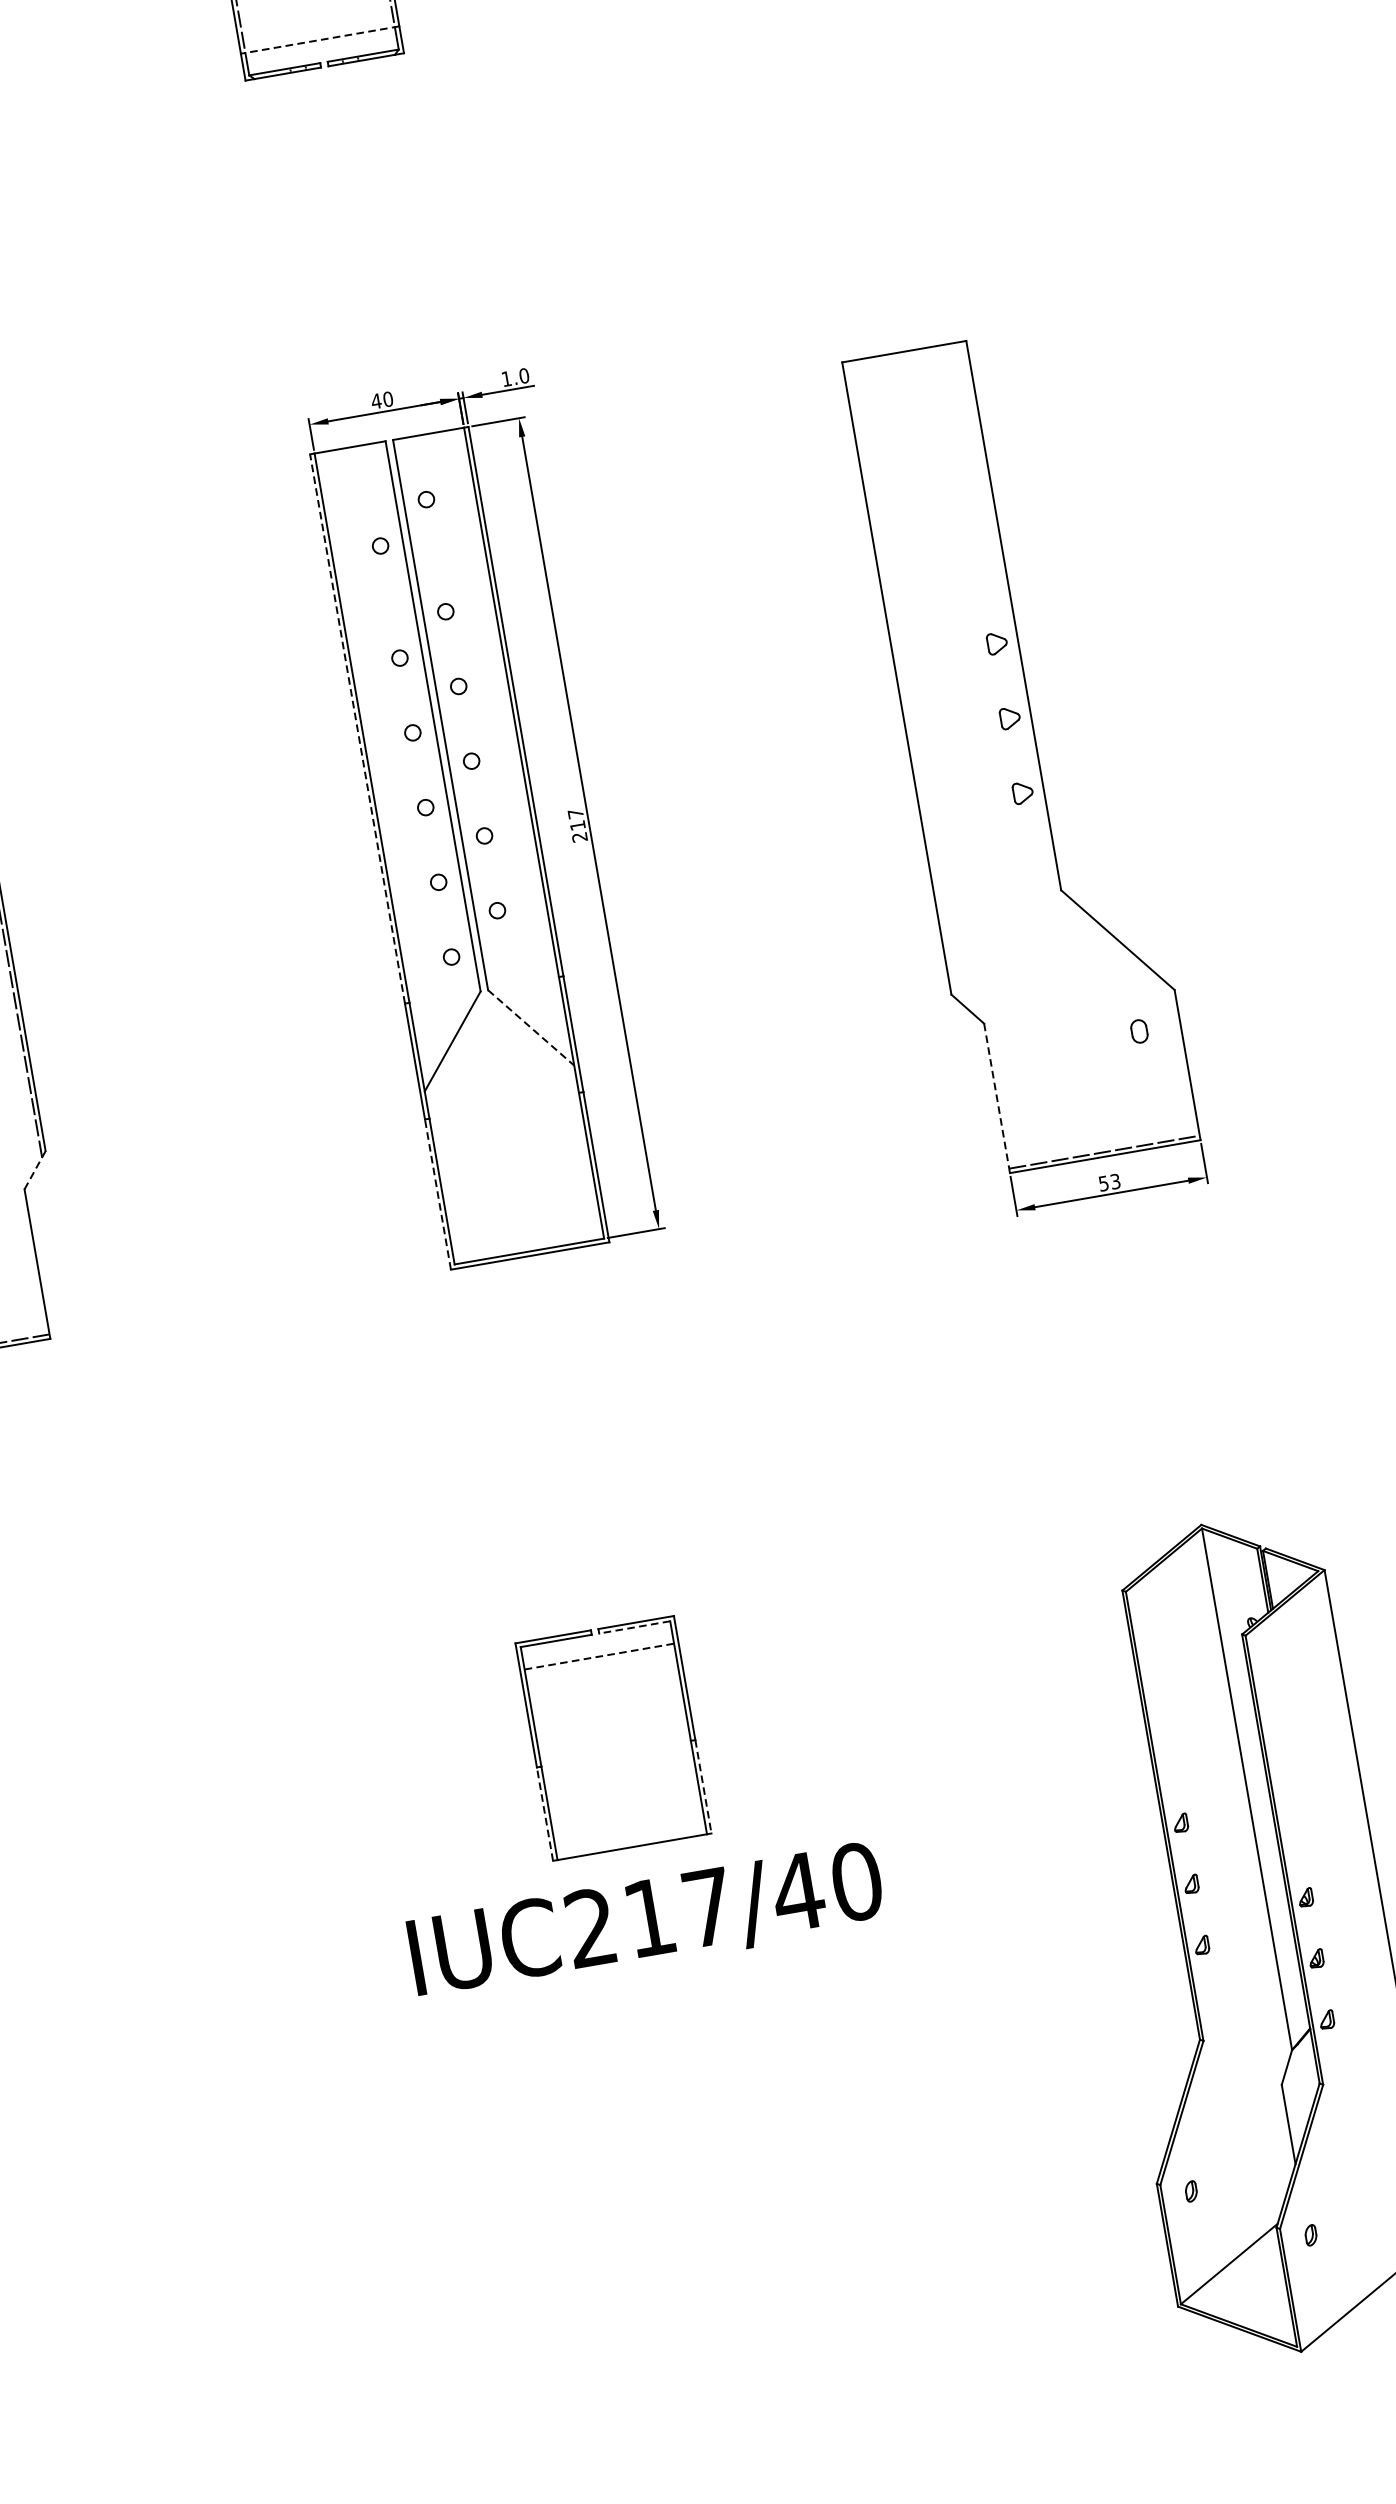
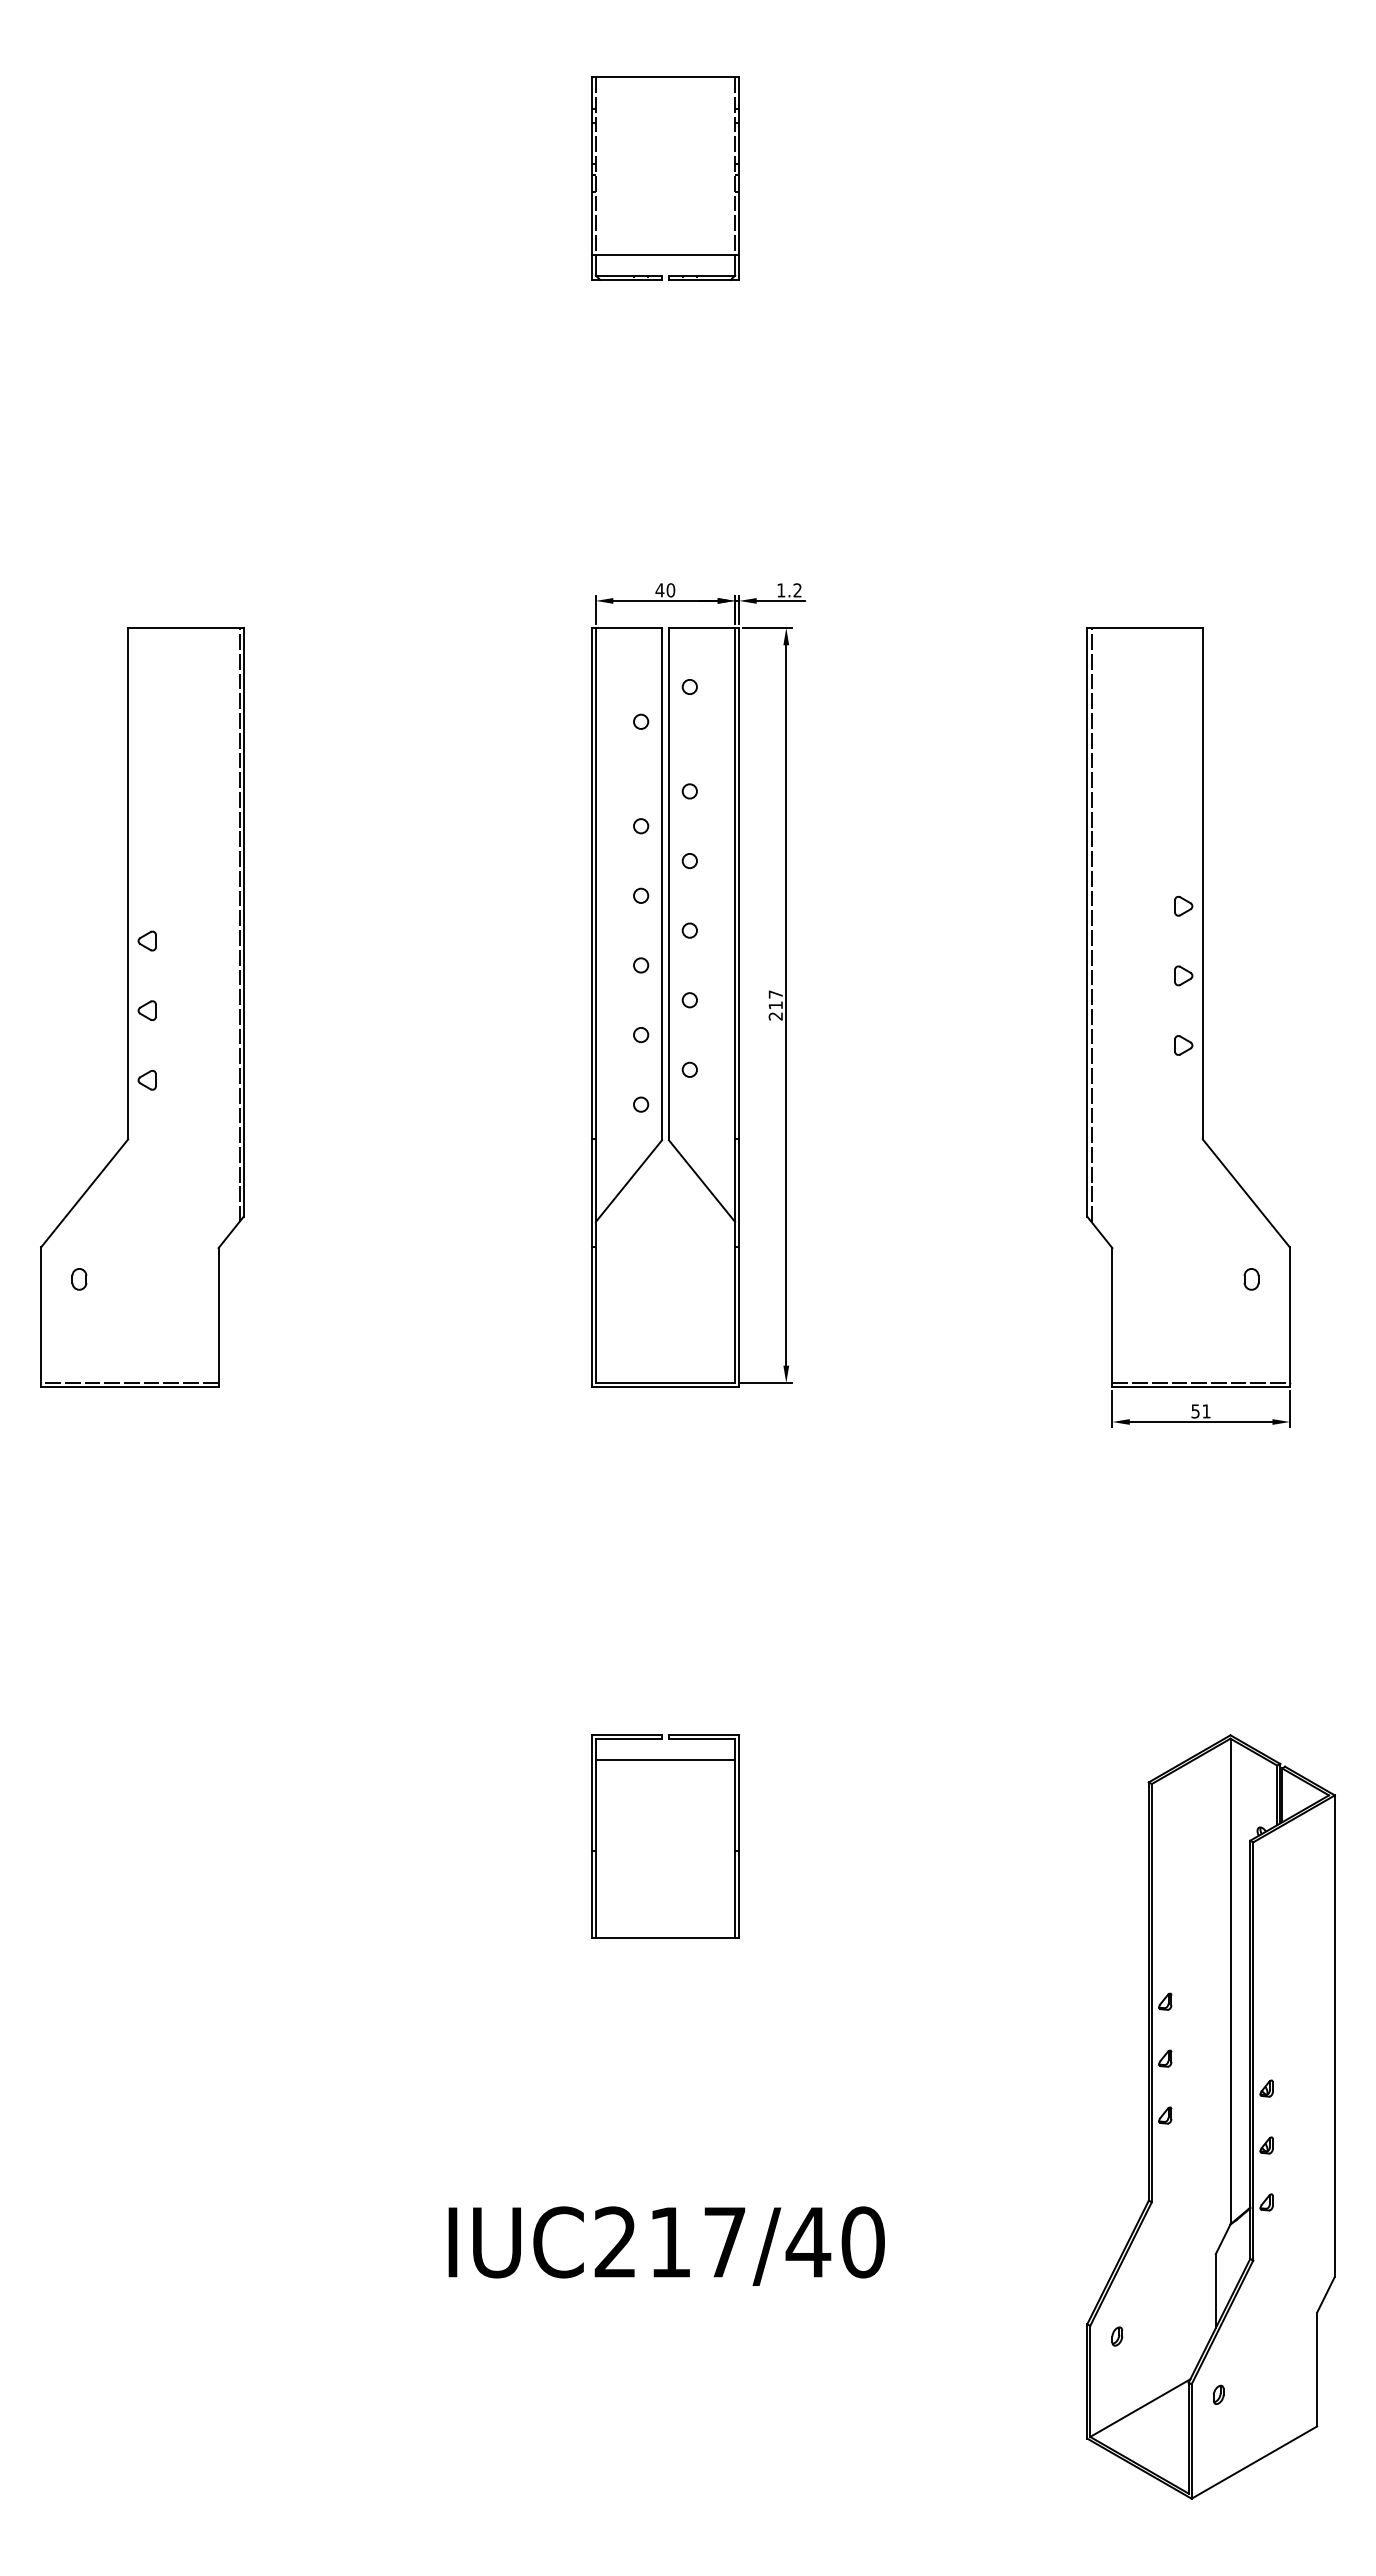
line: (320, 39) -> (665, 254), dashed -> solid
text: (524, 376) -> (797, 590), 1.0 -> 1.2
line: (901, 680) -> (1091, 924), added
line: (357, 728) -> (591, 883), dashed -> solid
line: (531, 1028) -> (702, 1181), dashed -> solid
line: (997, 1098) -> (1112, 1317), dashed -> solid
line: (35, 1170) -> (231, 1232), dashed -> solid
text: (1115, 1181) -> (1206, 1411), 53 -> 51
line: (437, 1194) -> (591, 1317), dashed -> solid
line: (634, 1627) -> (701, 1739), dashed -> solid
line: (599, 1656) -> (665, 1760), dashed -> solid
line: (703, 1786) -> (739, 1894), dashed -> solid
line: (544, 1814) -> (591, 1894), dashed -> solid
text: (646, 1921) -> (666, 2245), moved

